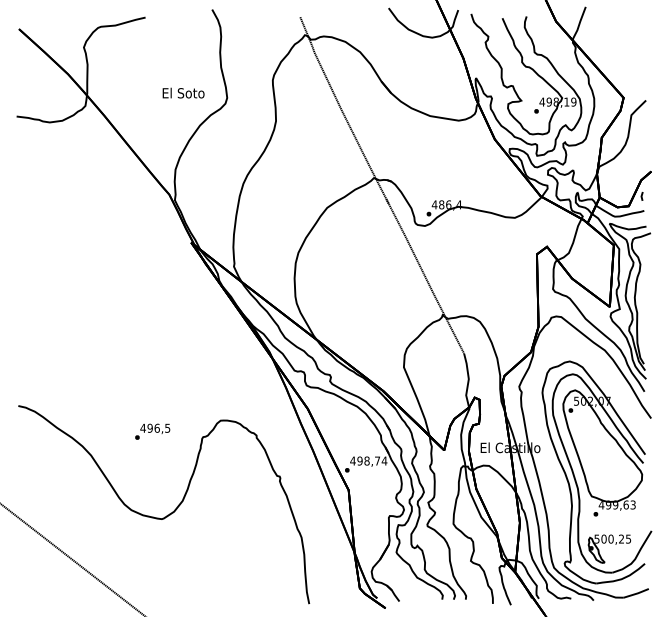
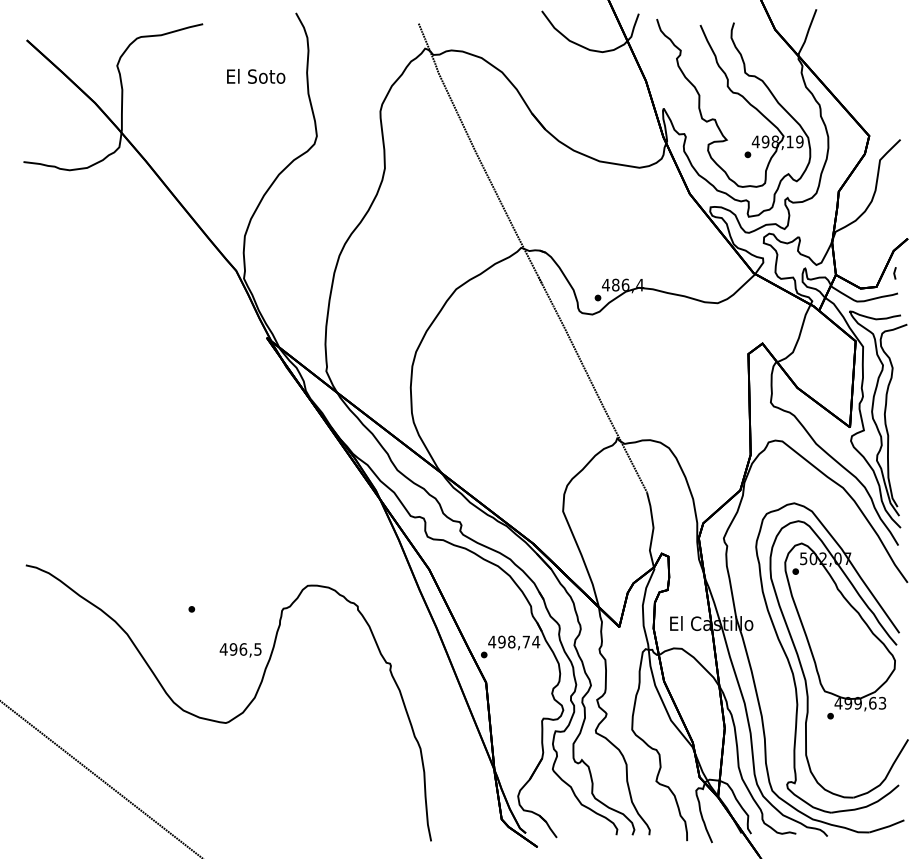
text: (183, 93) -> (256, 76), moved
text: (155, 429) -> (240, 650), moved
part: (610, 543) -> (851, 757), removed

